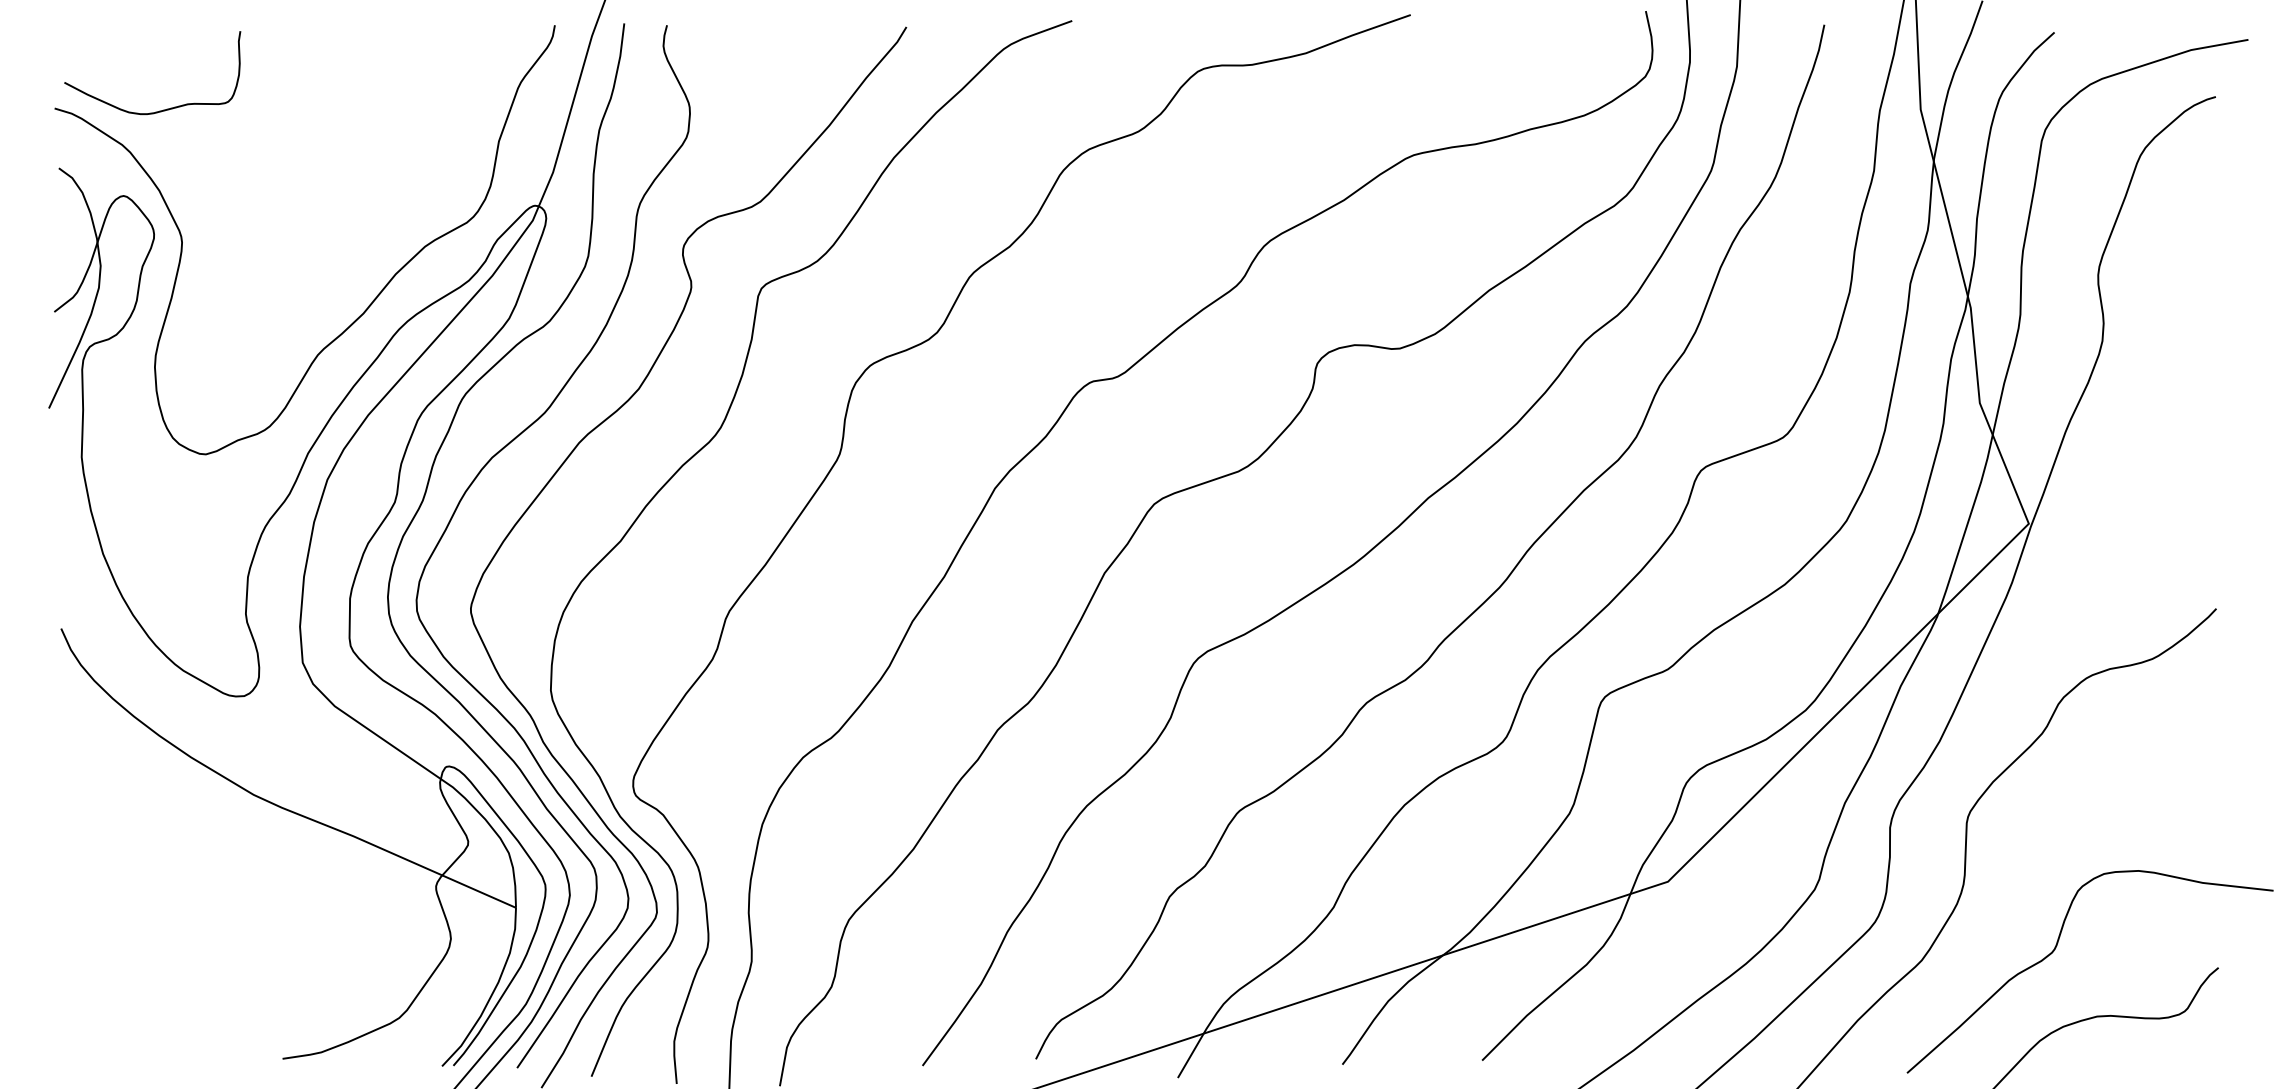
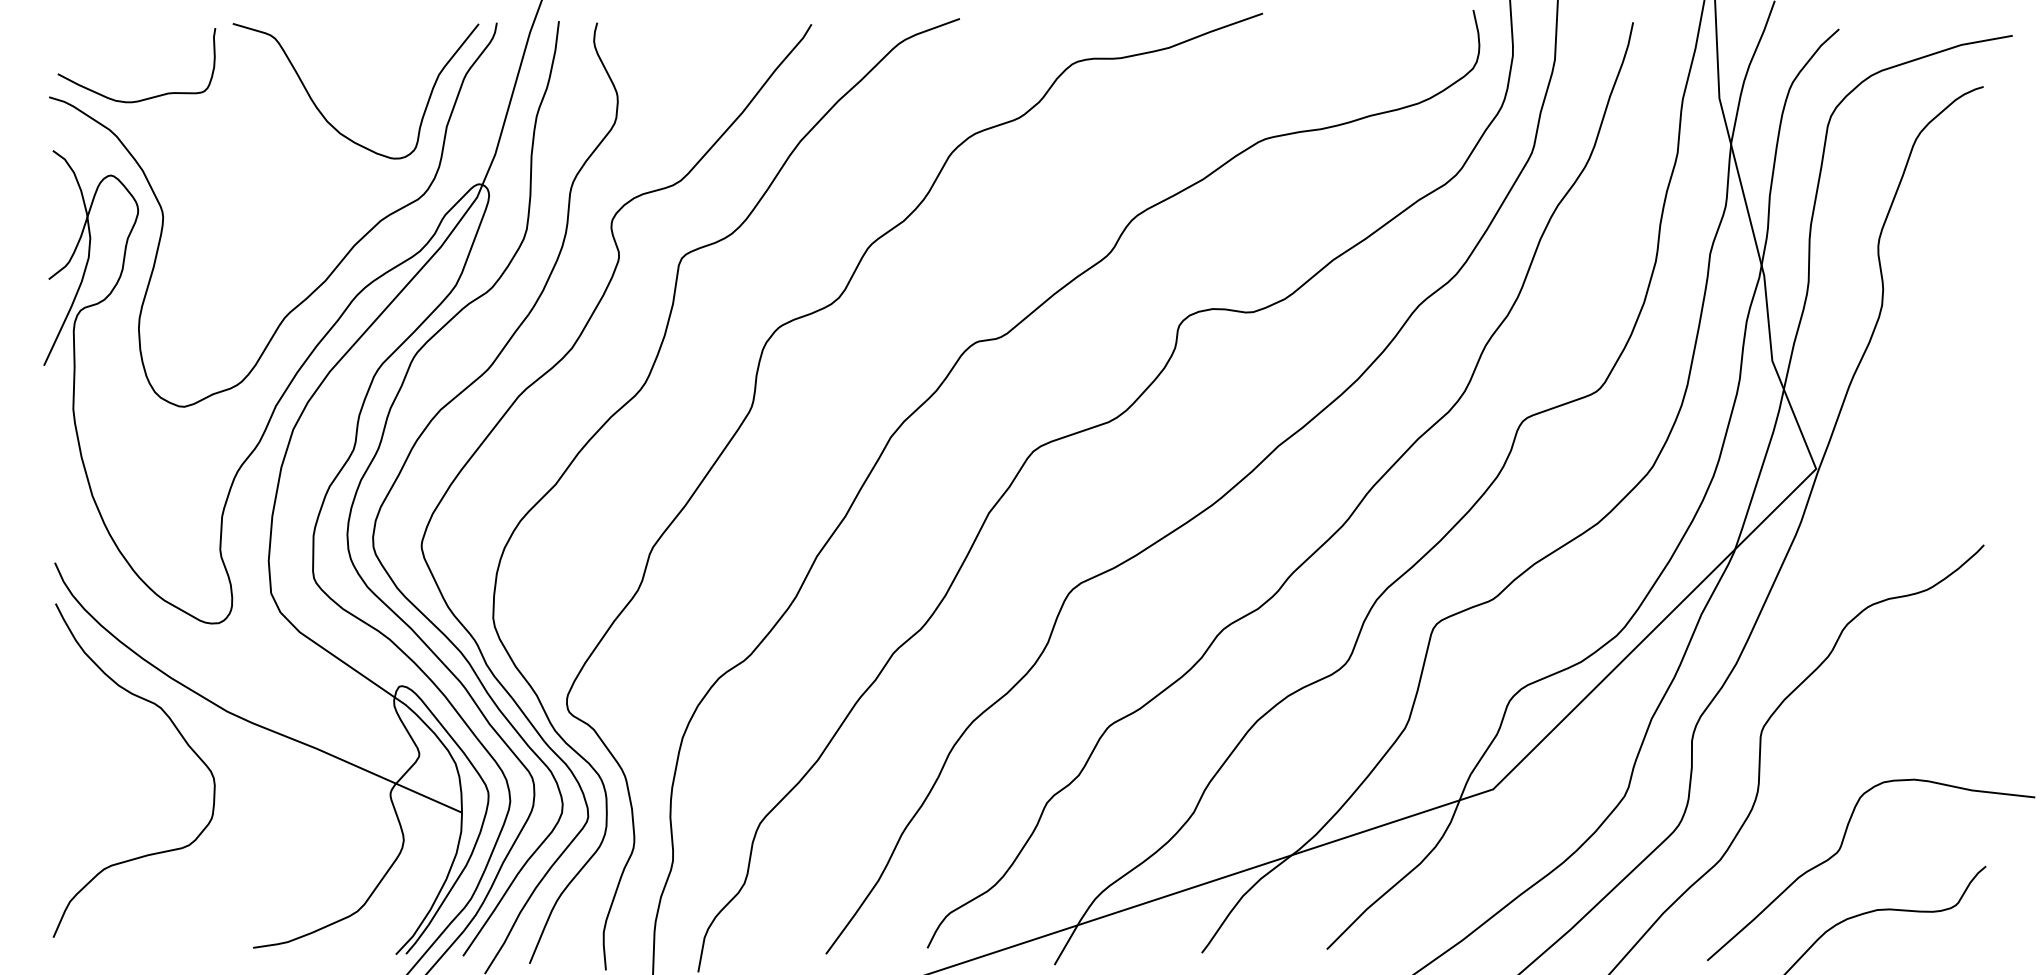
curve: (361, 128) -> (323, 115), added
curve: (200, 820) -> (179, 734), added

